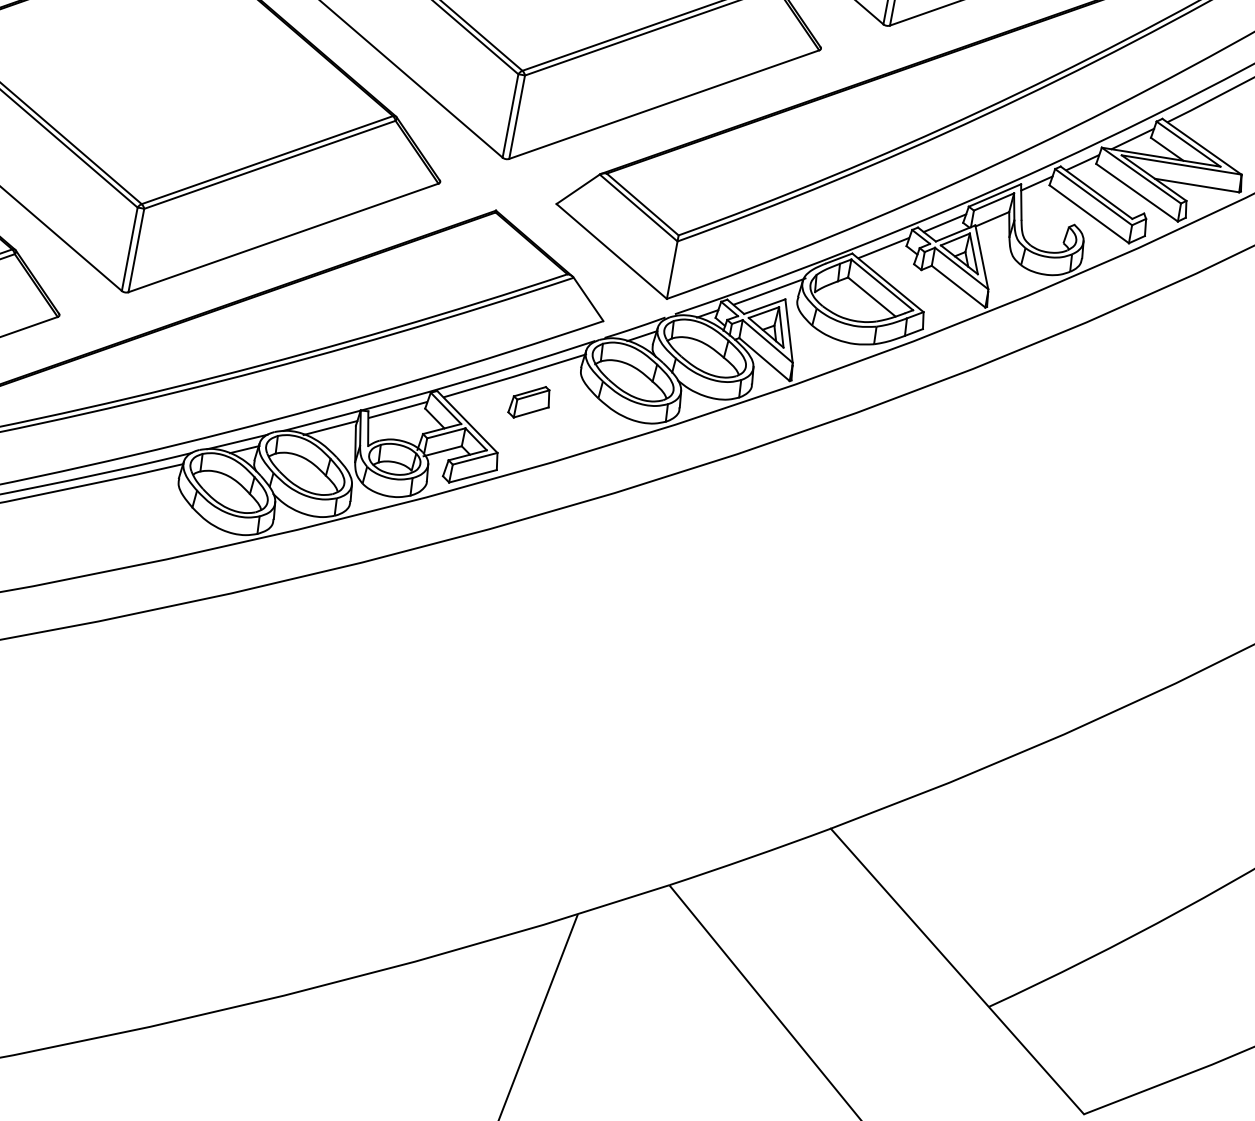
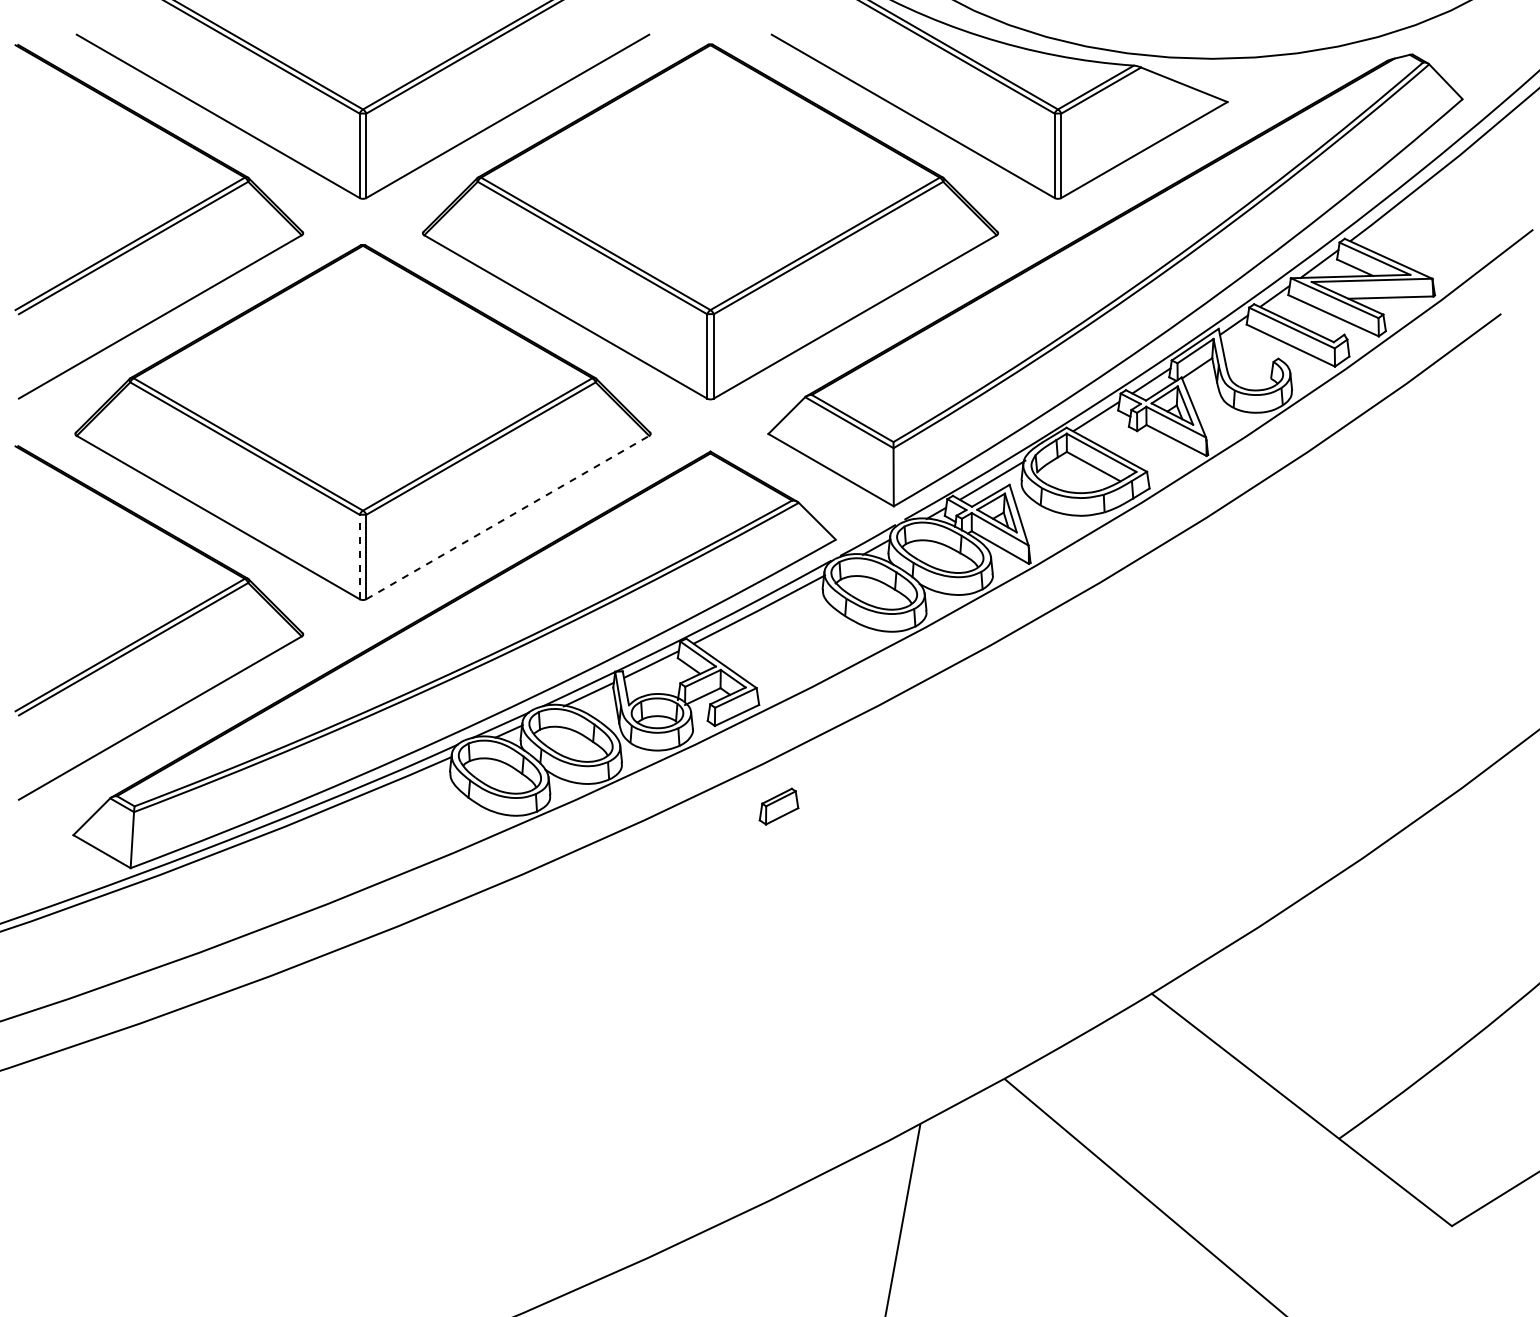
line: (284, 238) -> (508, 517), solid -> dashed
line: (129, 248) -> (359, 556), solid -> dashed
part: (529, 402) -> (778, 806), moved

